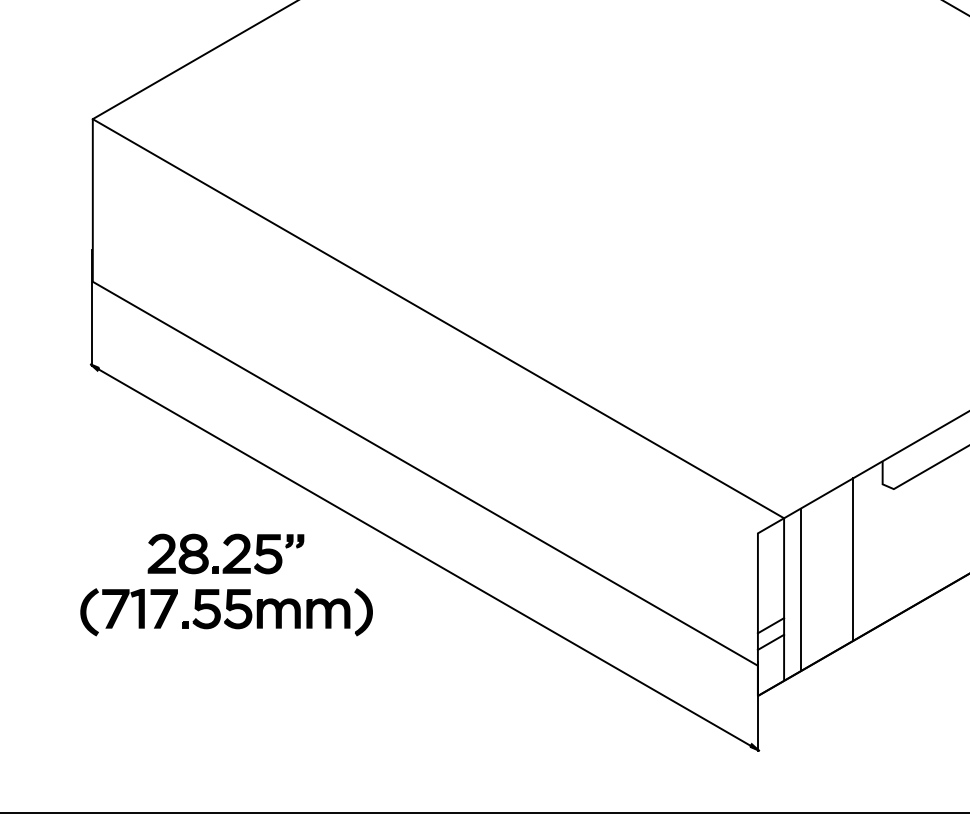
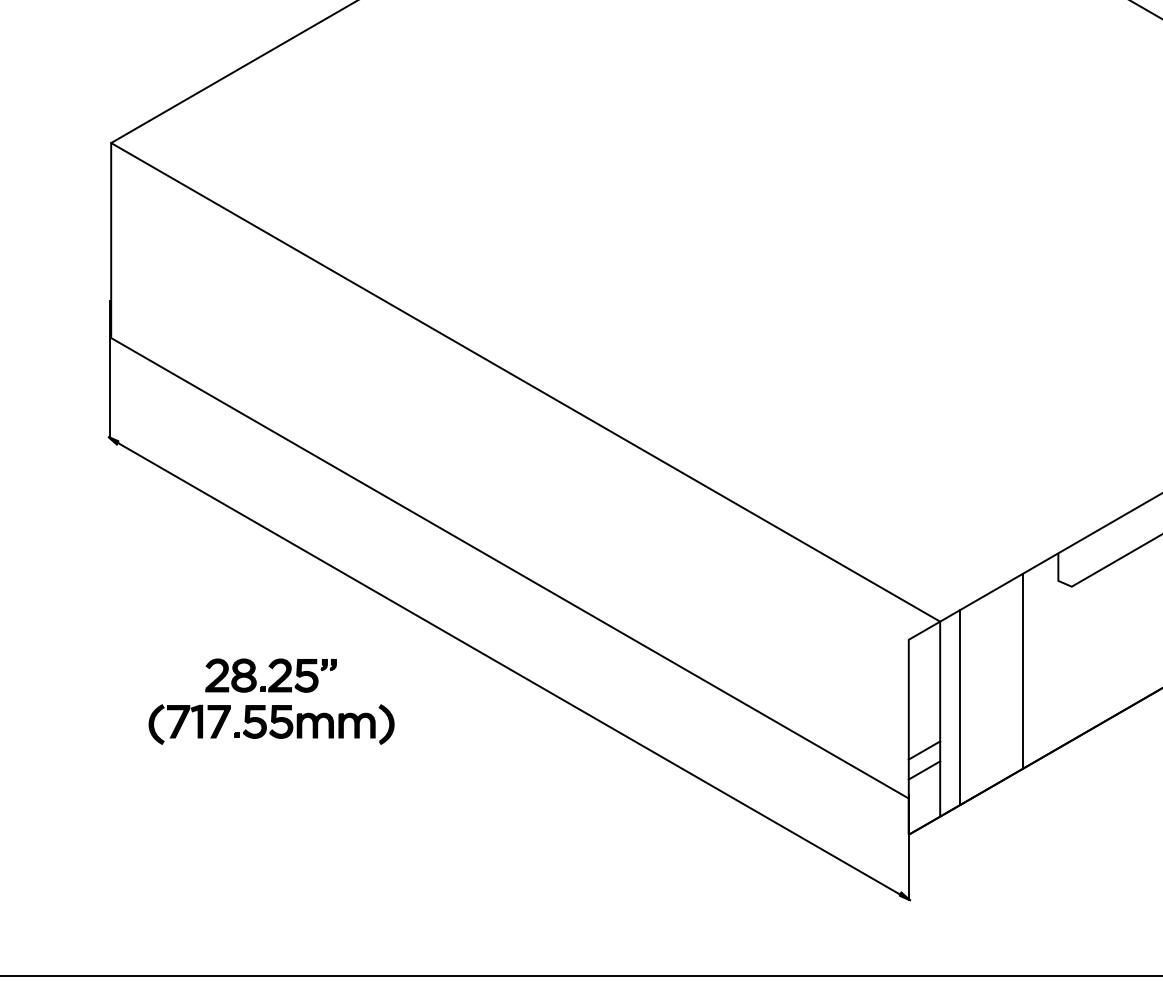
part: (226, 584) -> (271, 701), size x0.7

